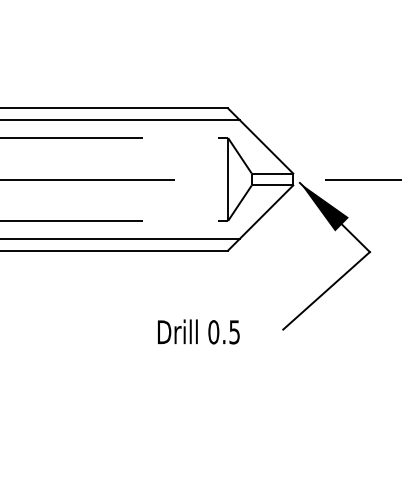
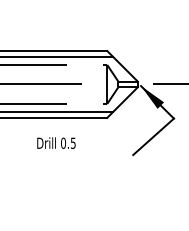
text: (198, 330) -> (56, 142), moved

